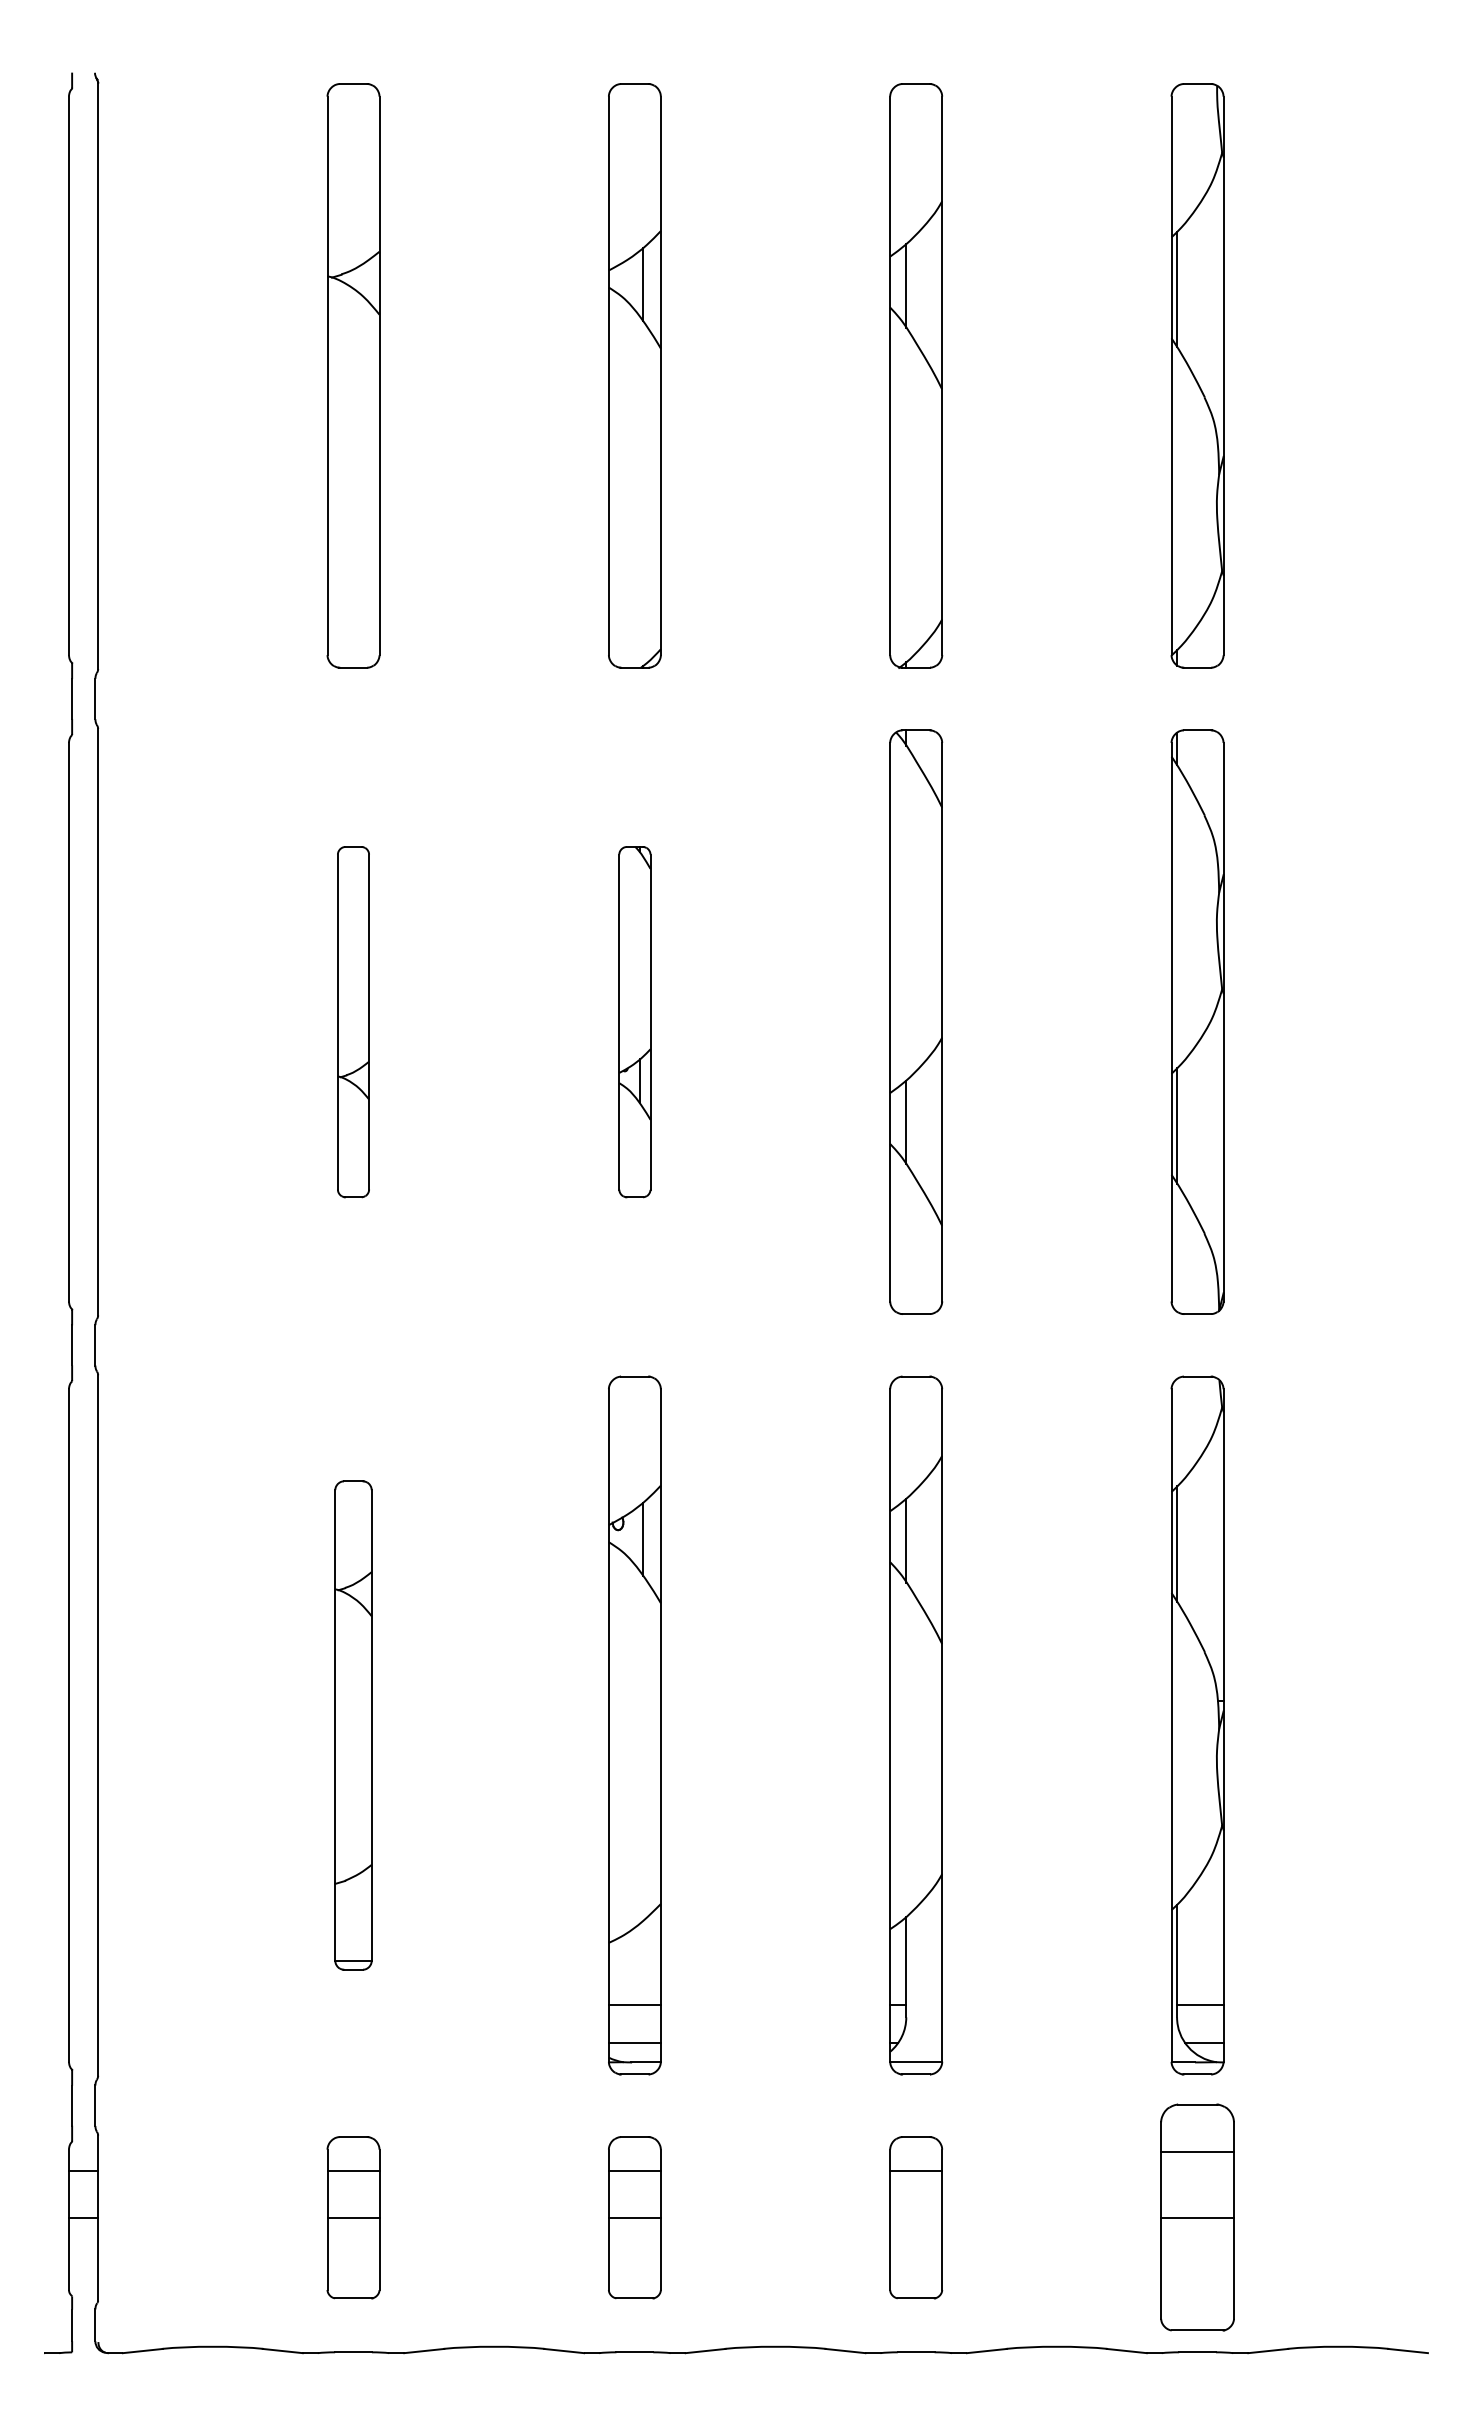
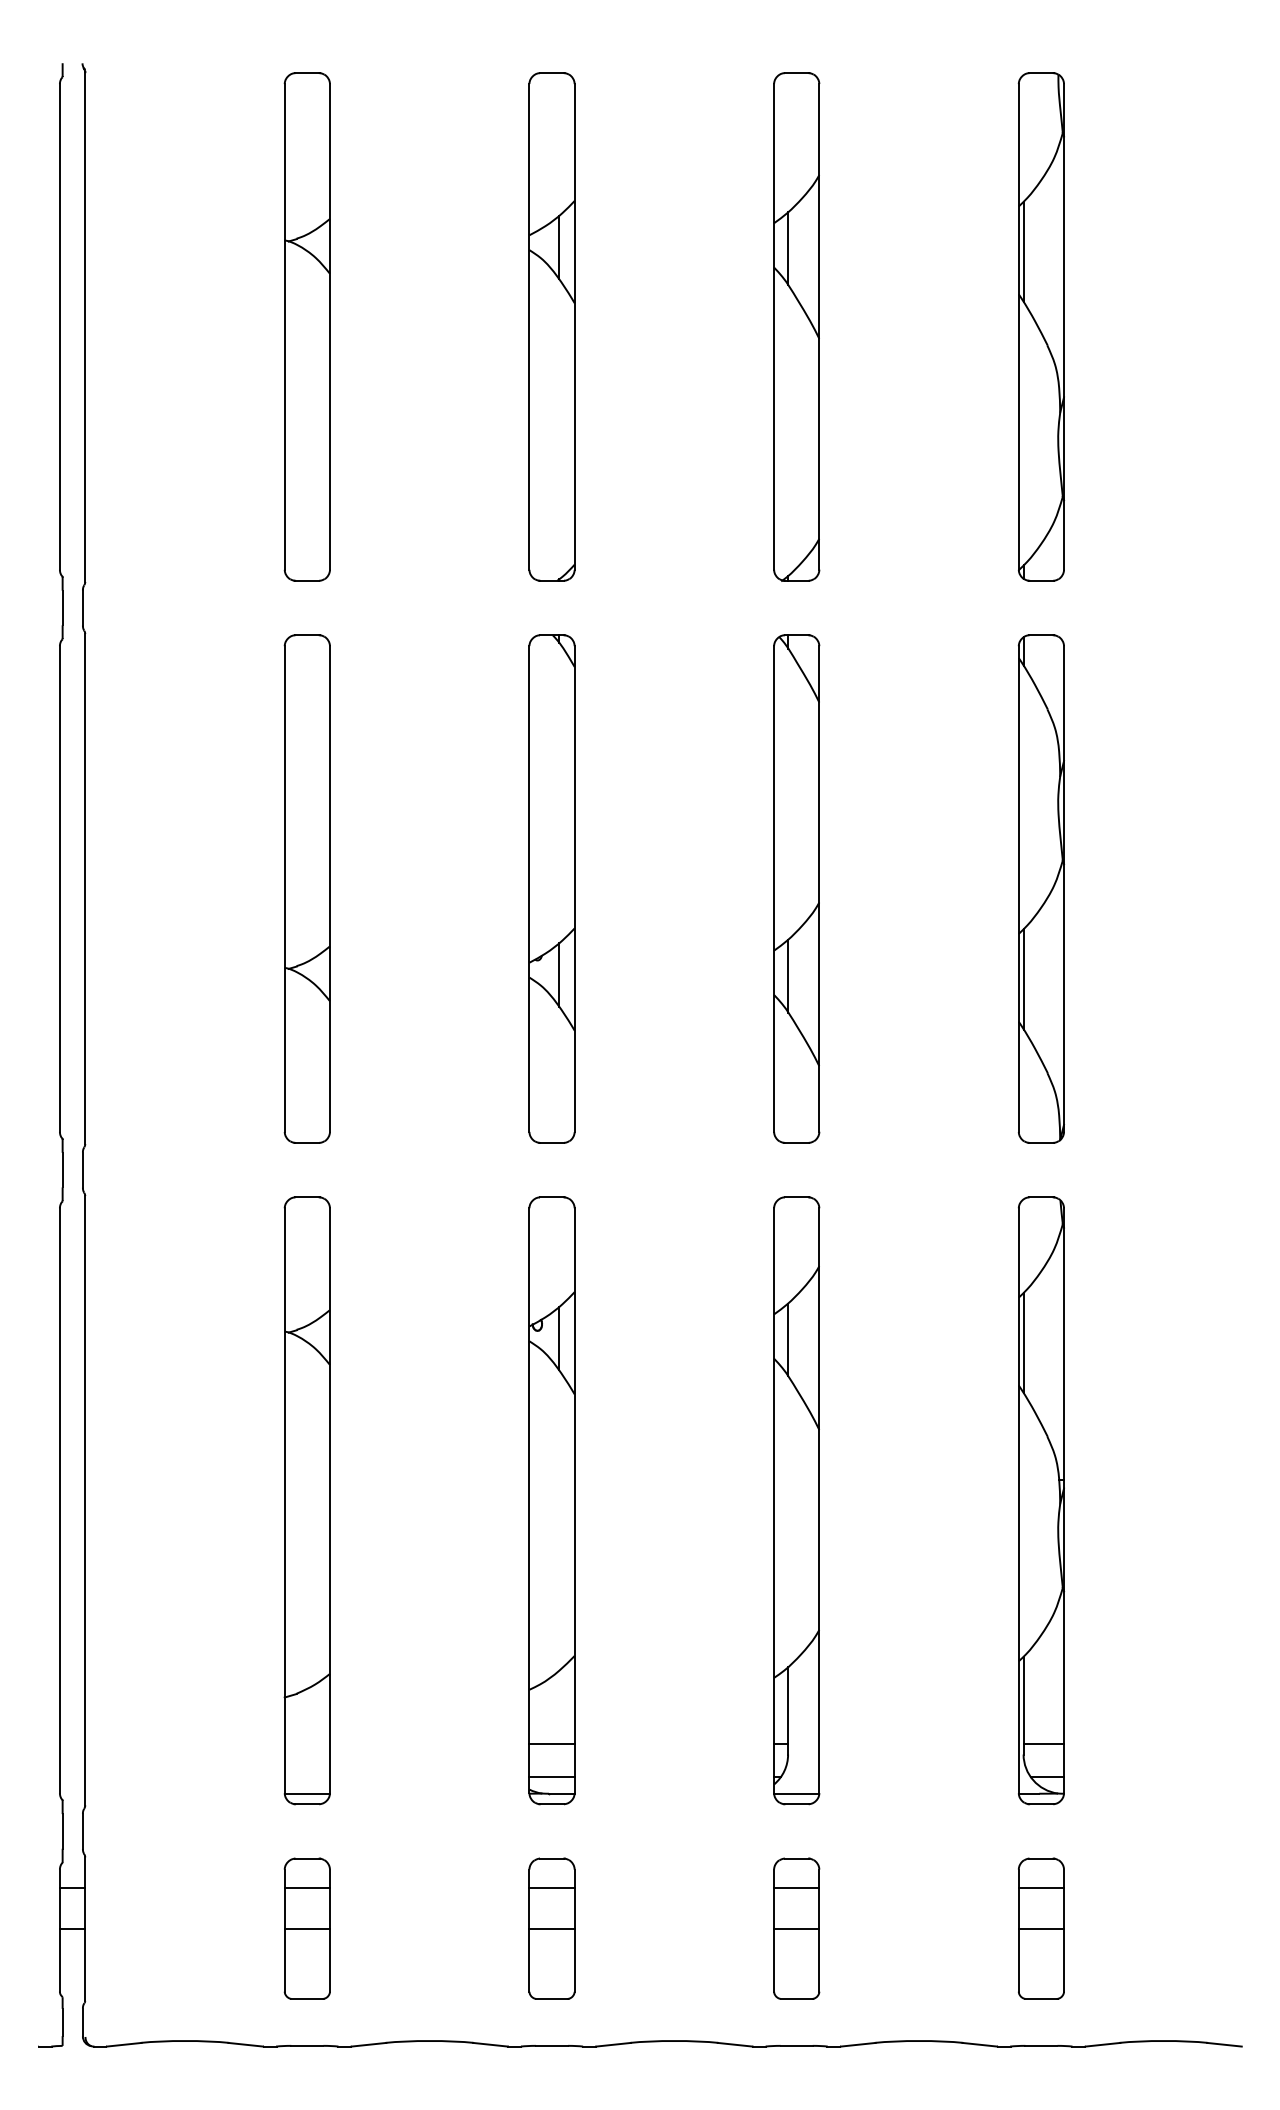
part: (353, 1021) -> (307, 888), size x1.67
part: (634, 1021) -> (551, 888), size x1.67
part: (353, 1725) -> (307, 1500), size x1.43
part: (1197, 2217) -> (1041, 1928), size x0.71
line: (916, 2218) -> (796, 1929), added

